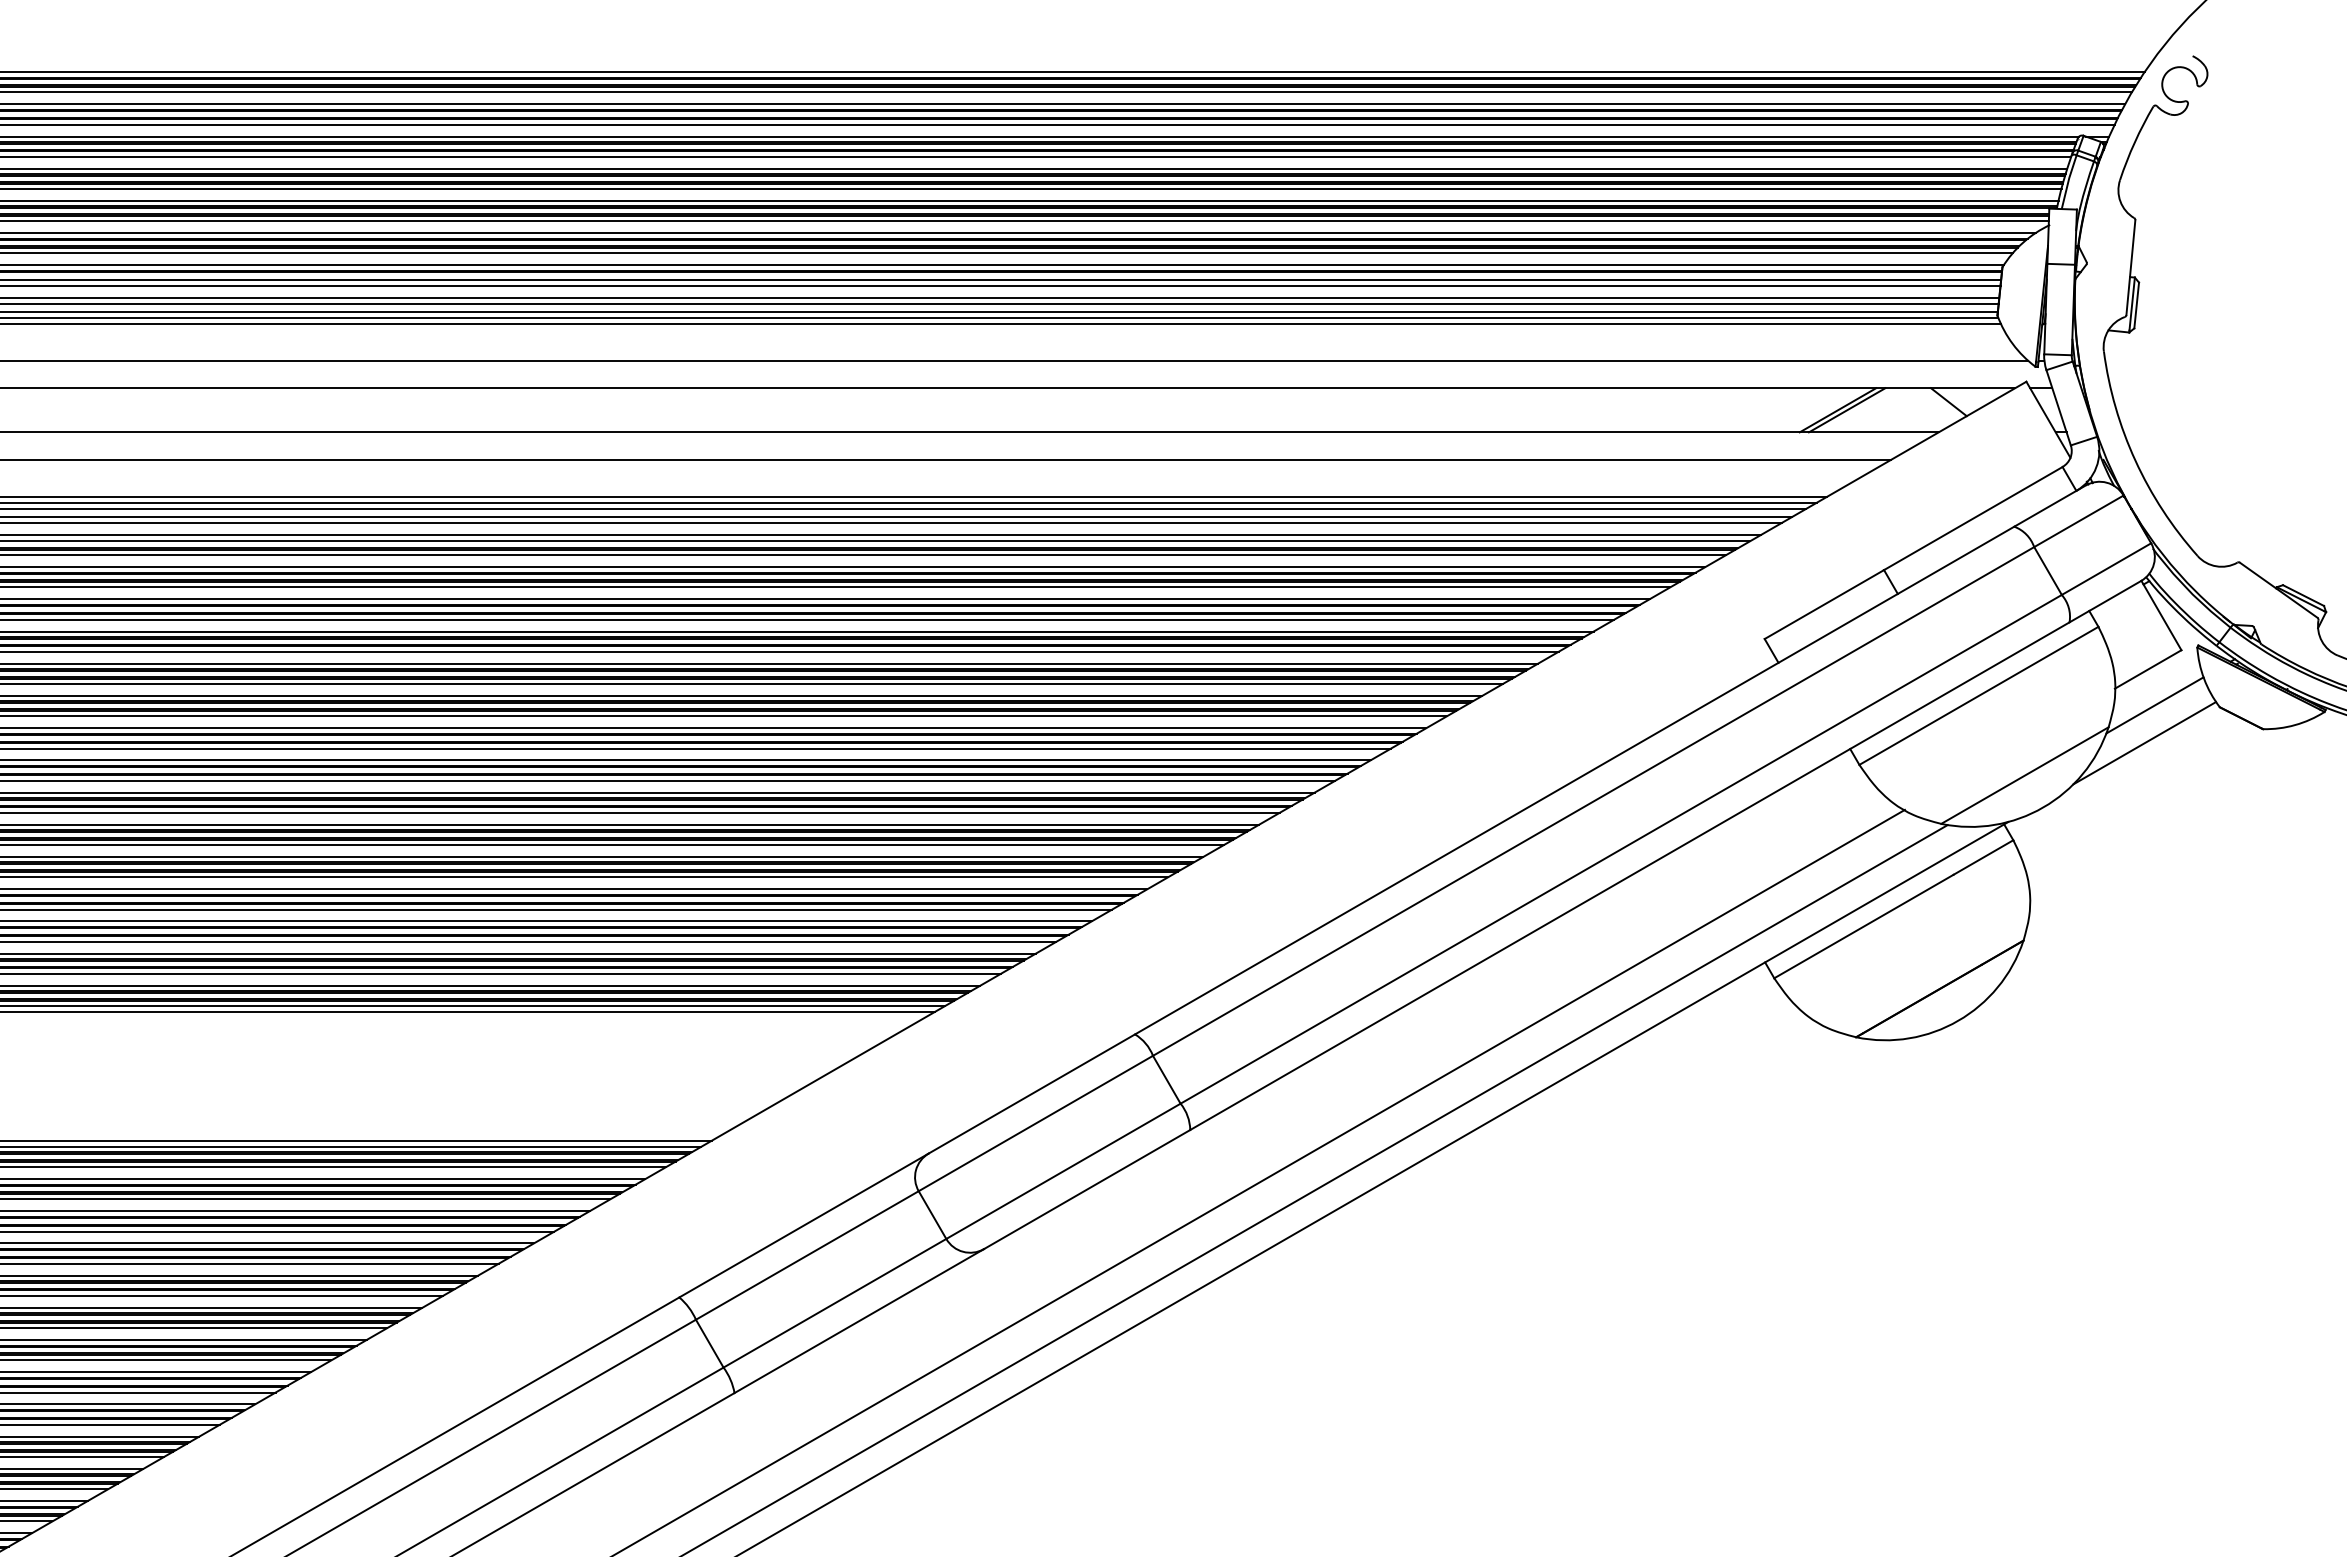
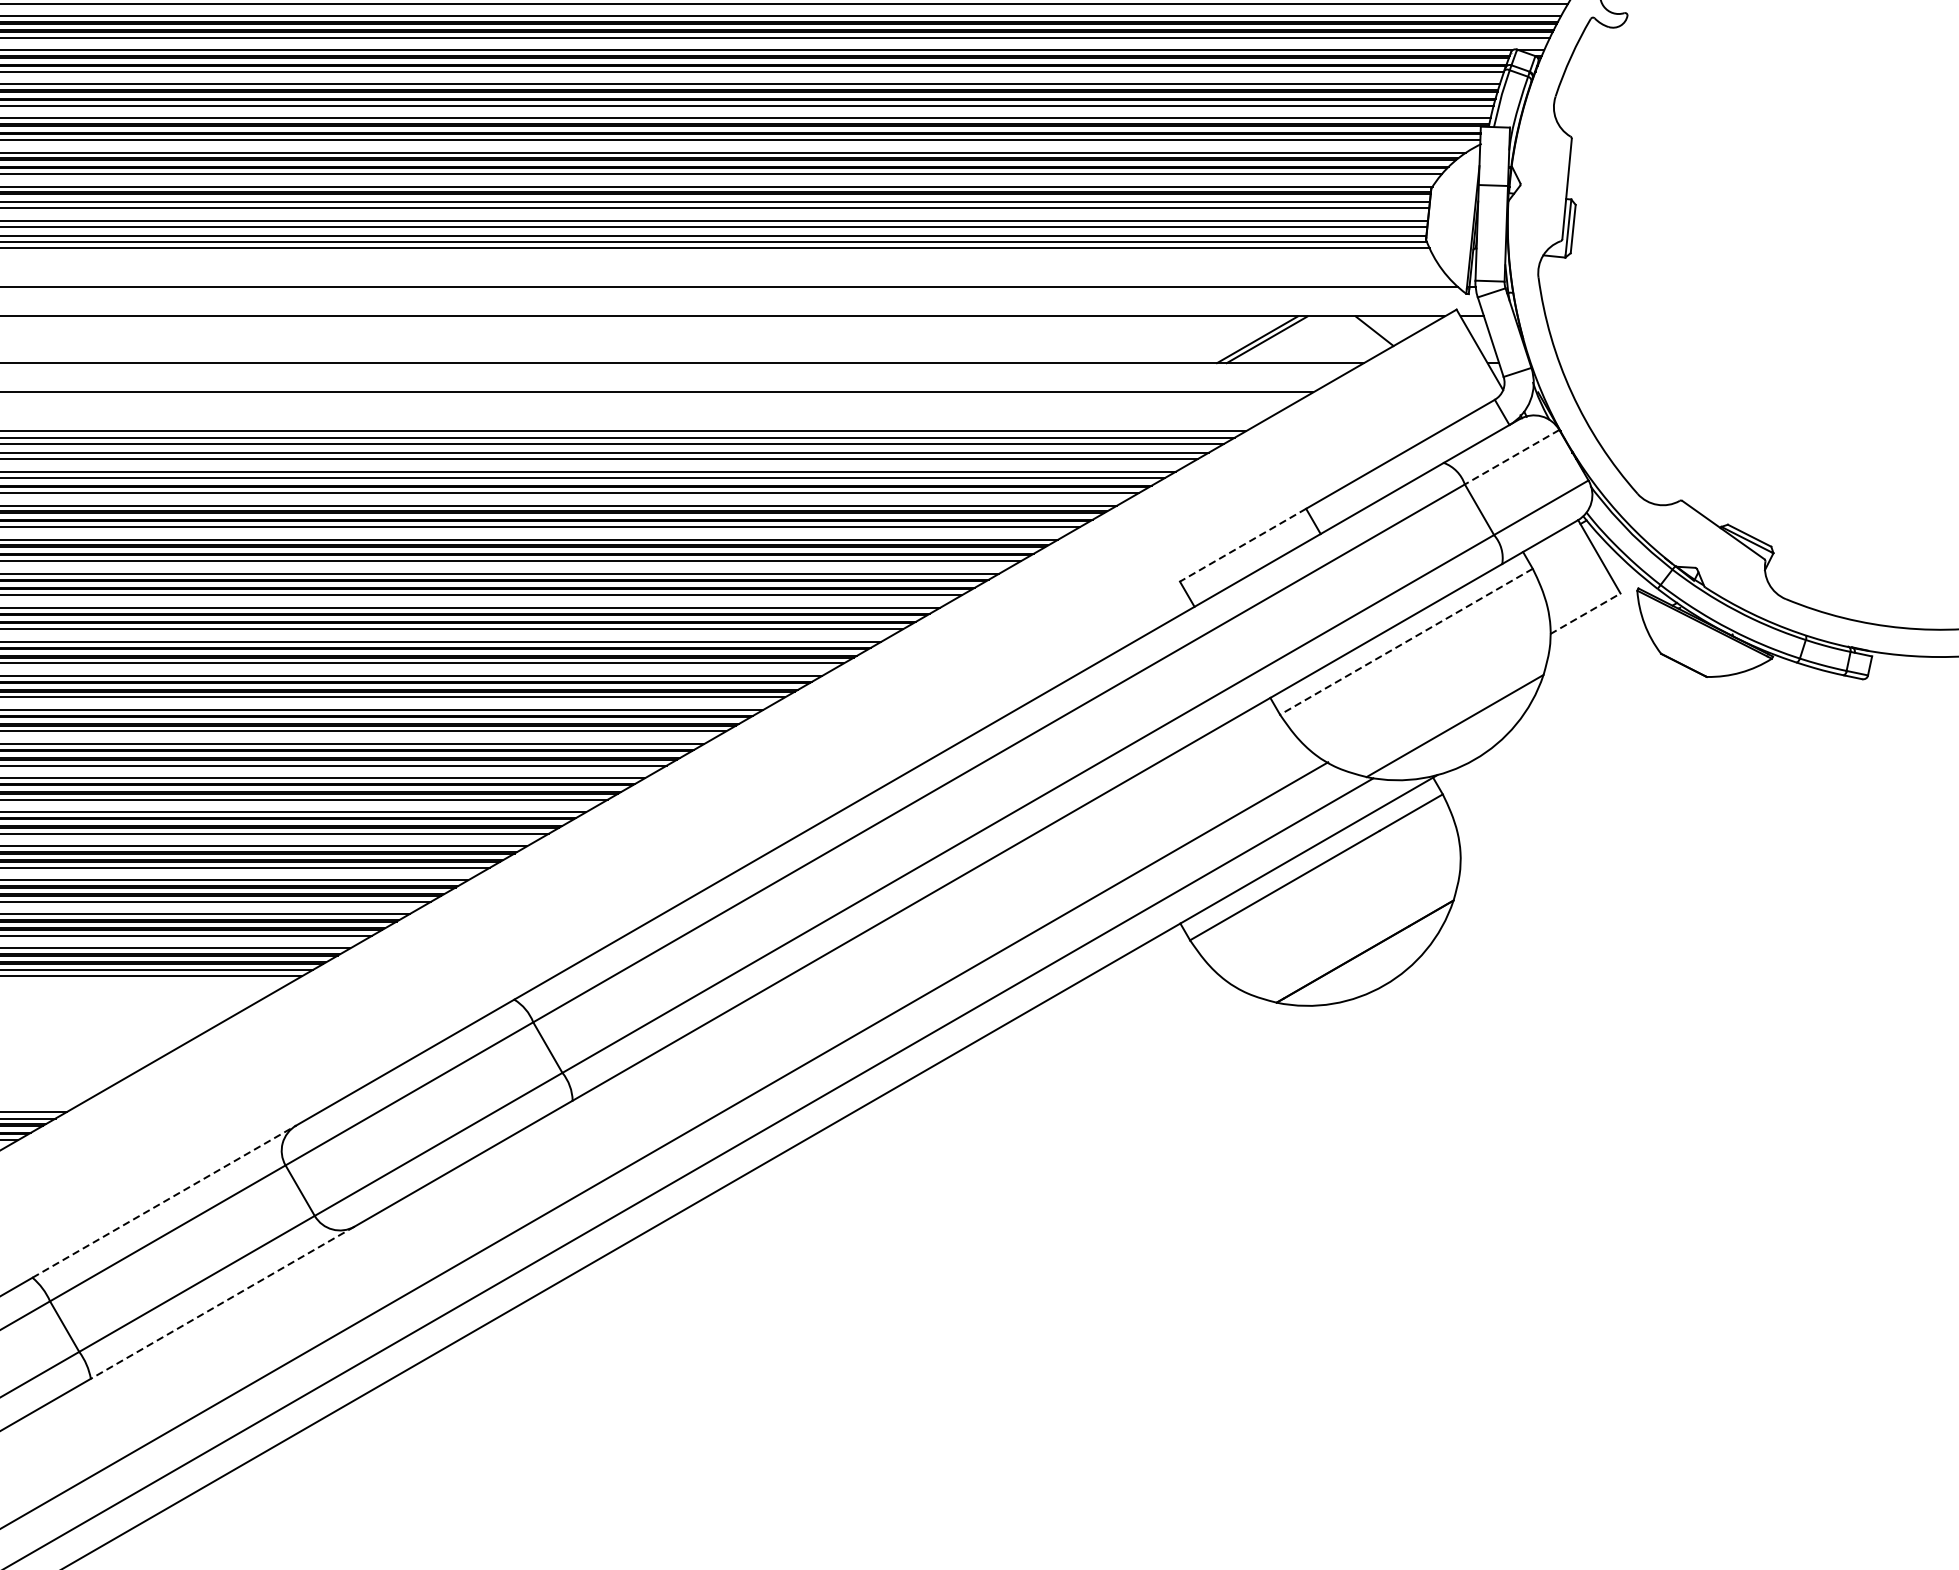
line: (2078, 521) -> (1511, 457), solid -> dashed
line: (1824, 604) -> (1243, 545), solid -> dashed
line: (2148, 669) -> (1585, 613), solid -> dashed
line: (1978, 696) -> (1405, 642), solid -> dashed
line: (2154, 705) -> (1592, 651), removed
line: (2144, 743) -> (1581, 692), removed
line: (804, 1225) -> (164, 1201), solid -> dashed
line: (858, 1321) -> (221, 1303), solid -> dashed

